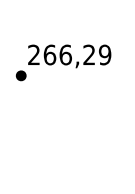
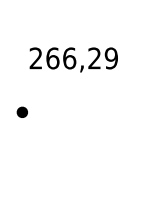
part: (21, 75) -> (22, 112), moved

